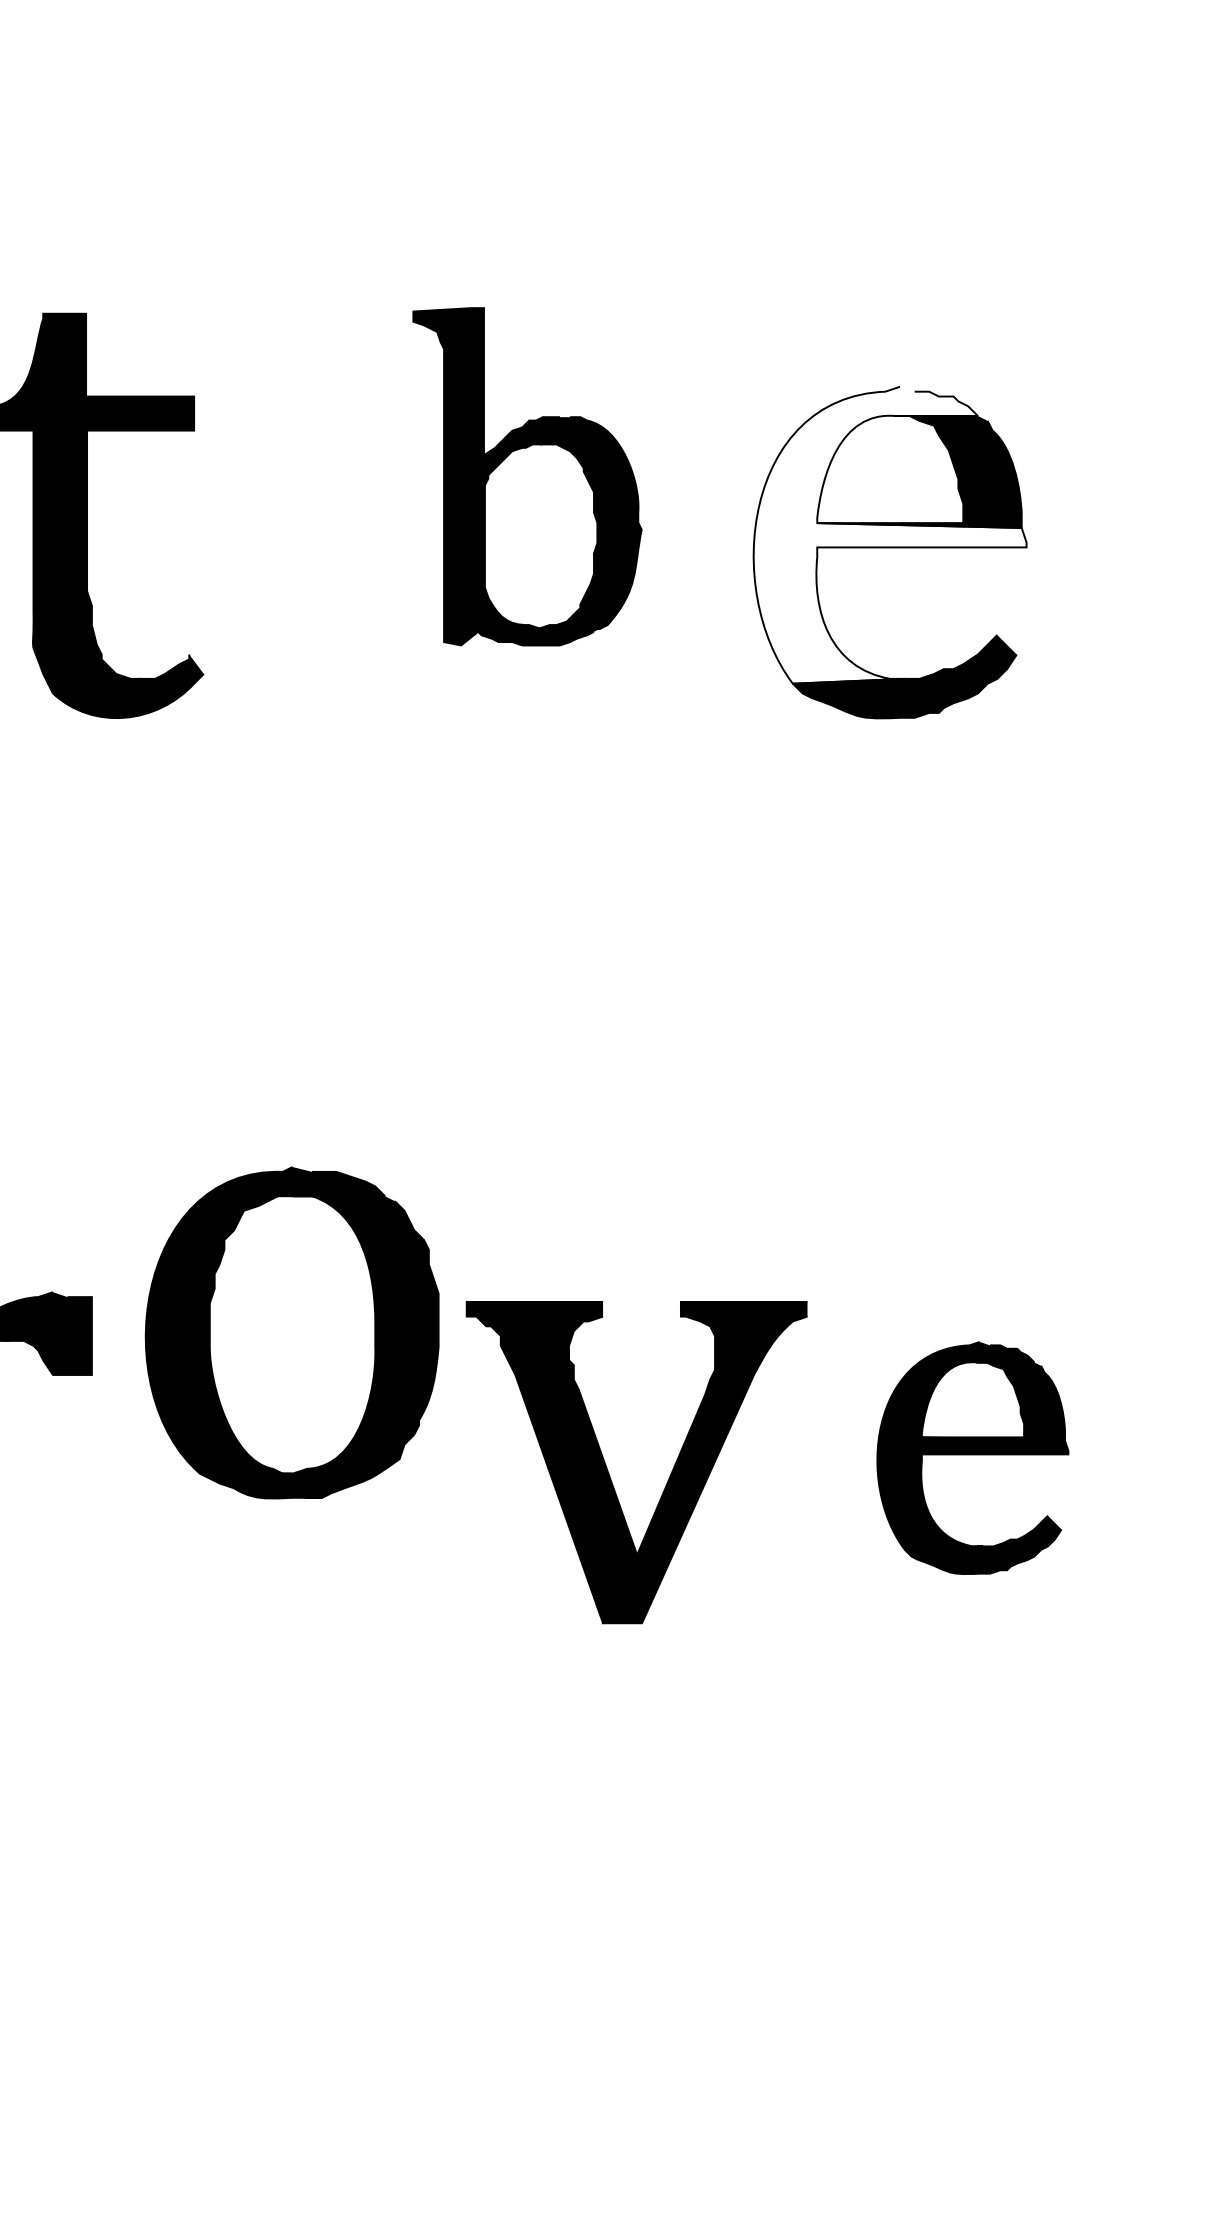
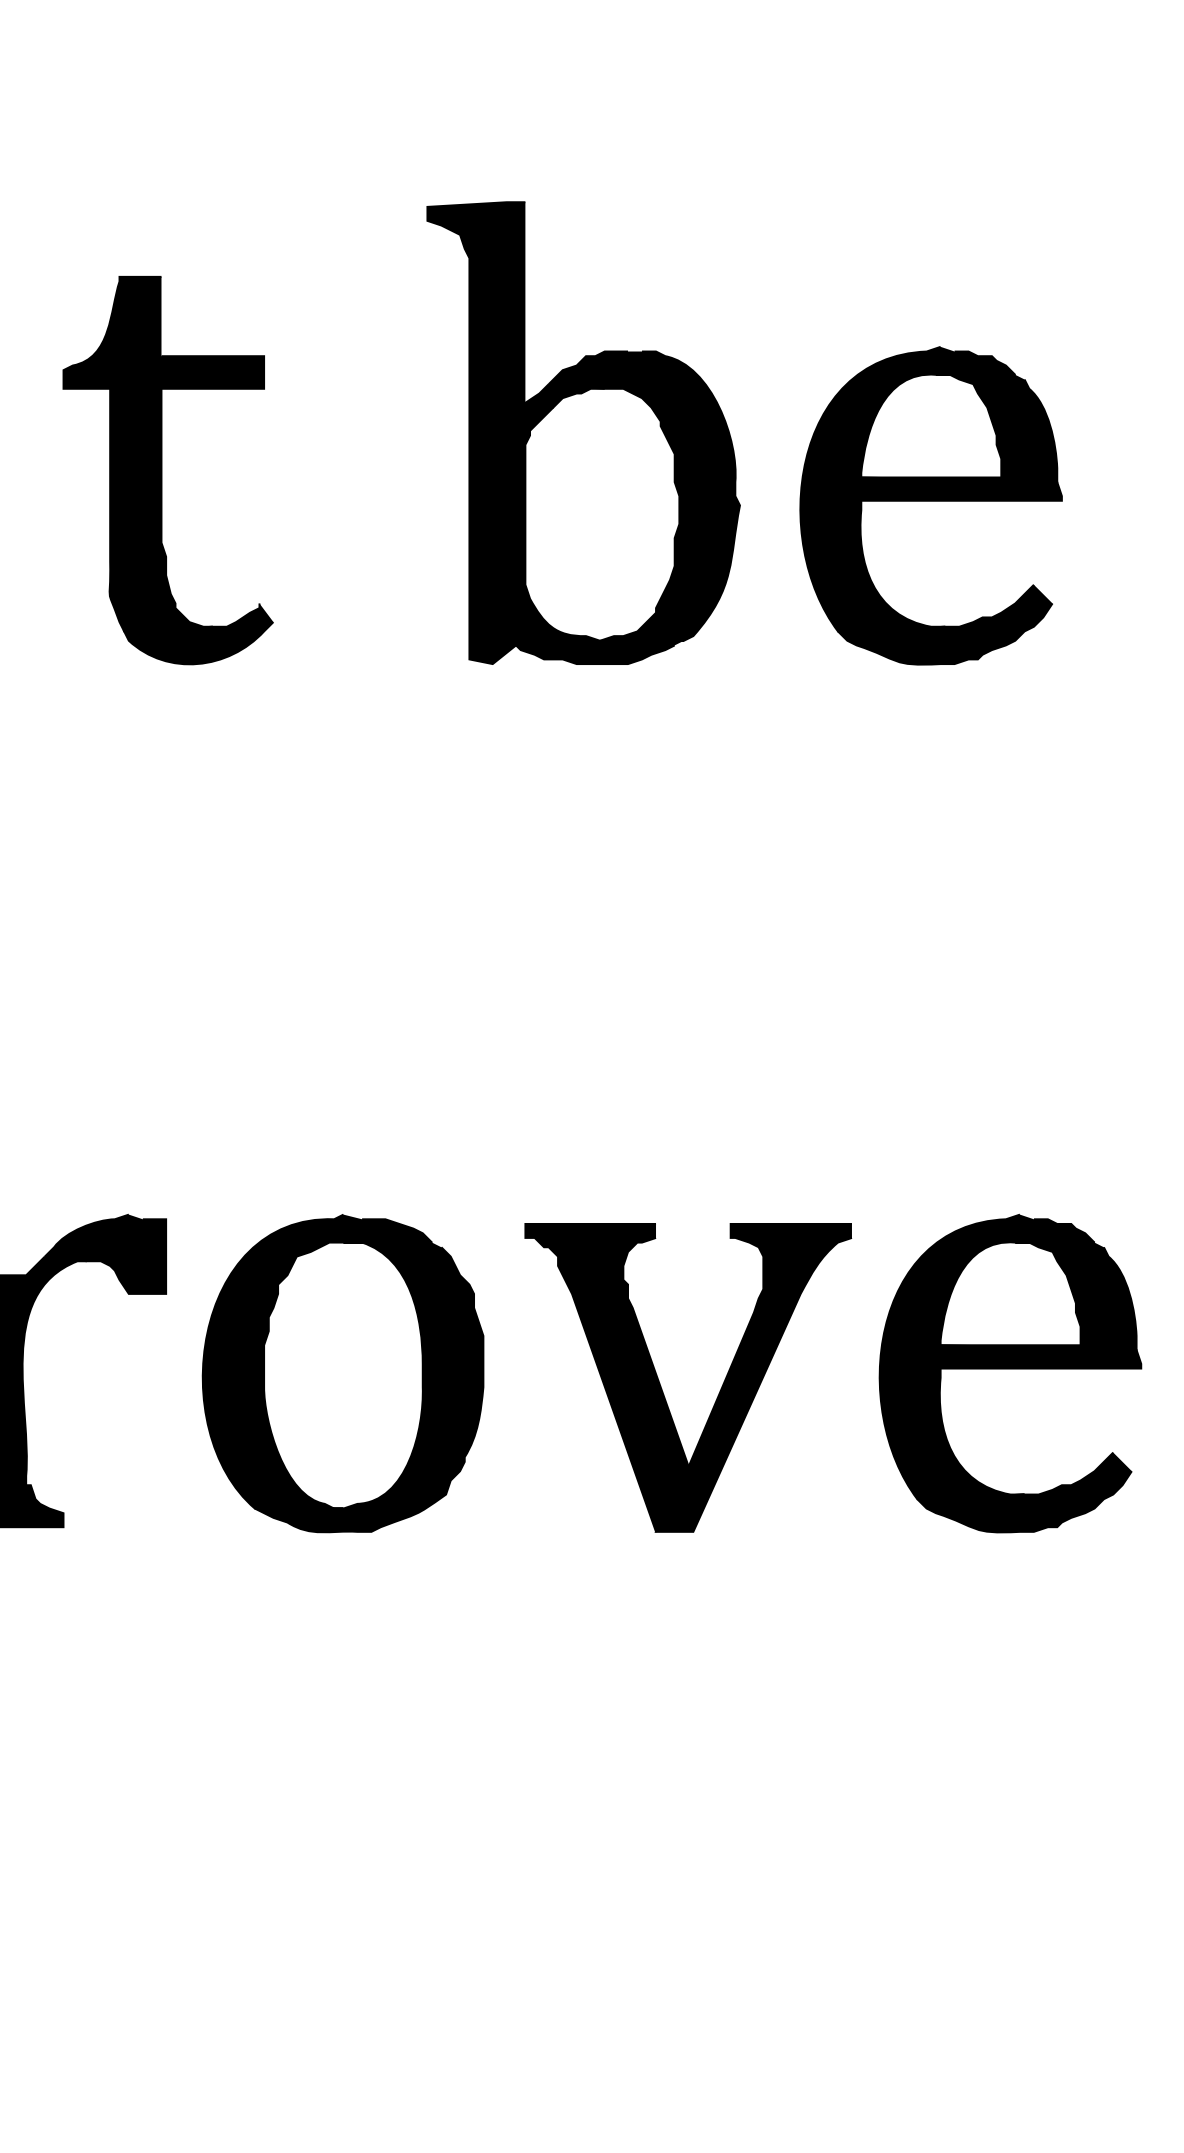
part: (527, 476) -> (583, 432), size x1.43
fill: (889, 534) -> (930, 488), added
part: (291, 1332) -> (342, 1373), moved
part: (972, 1458) -> (1010, 1373), size x1.43

